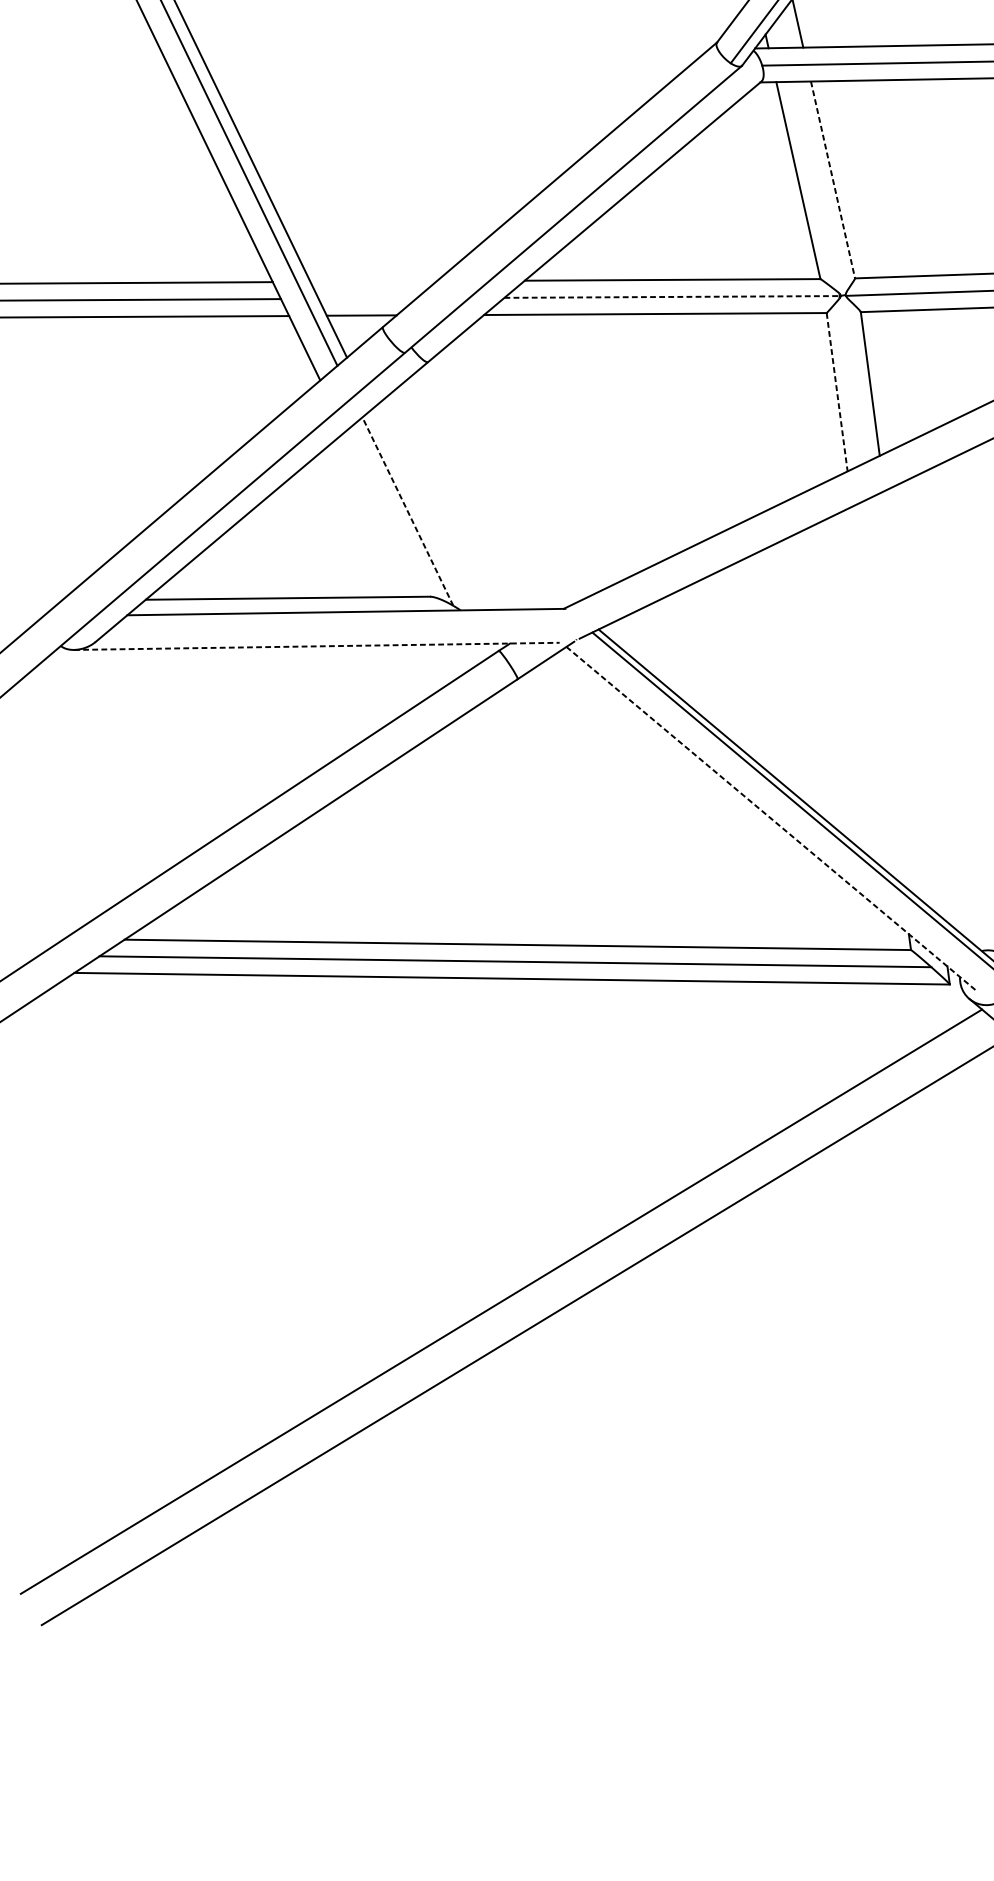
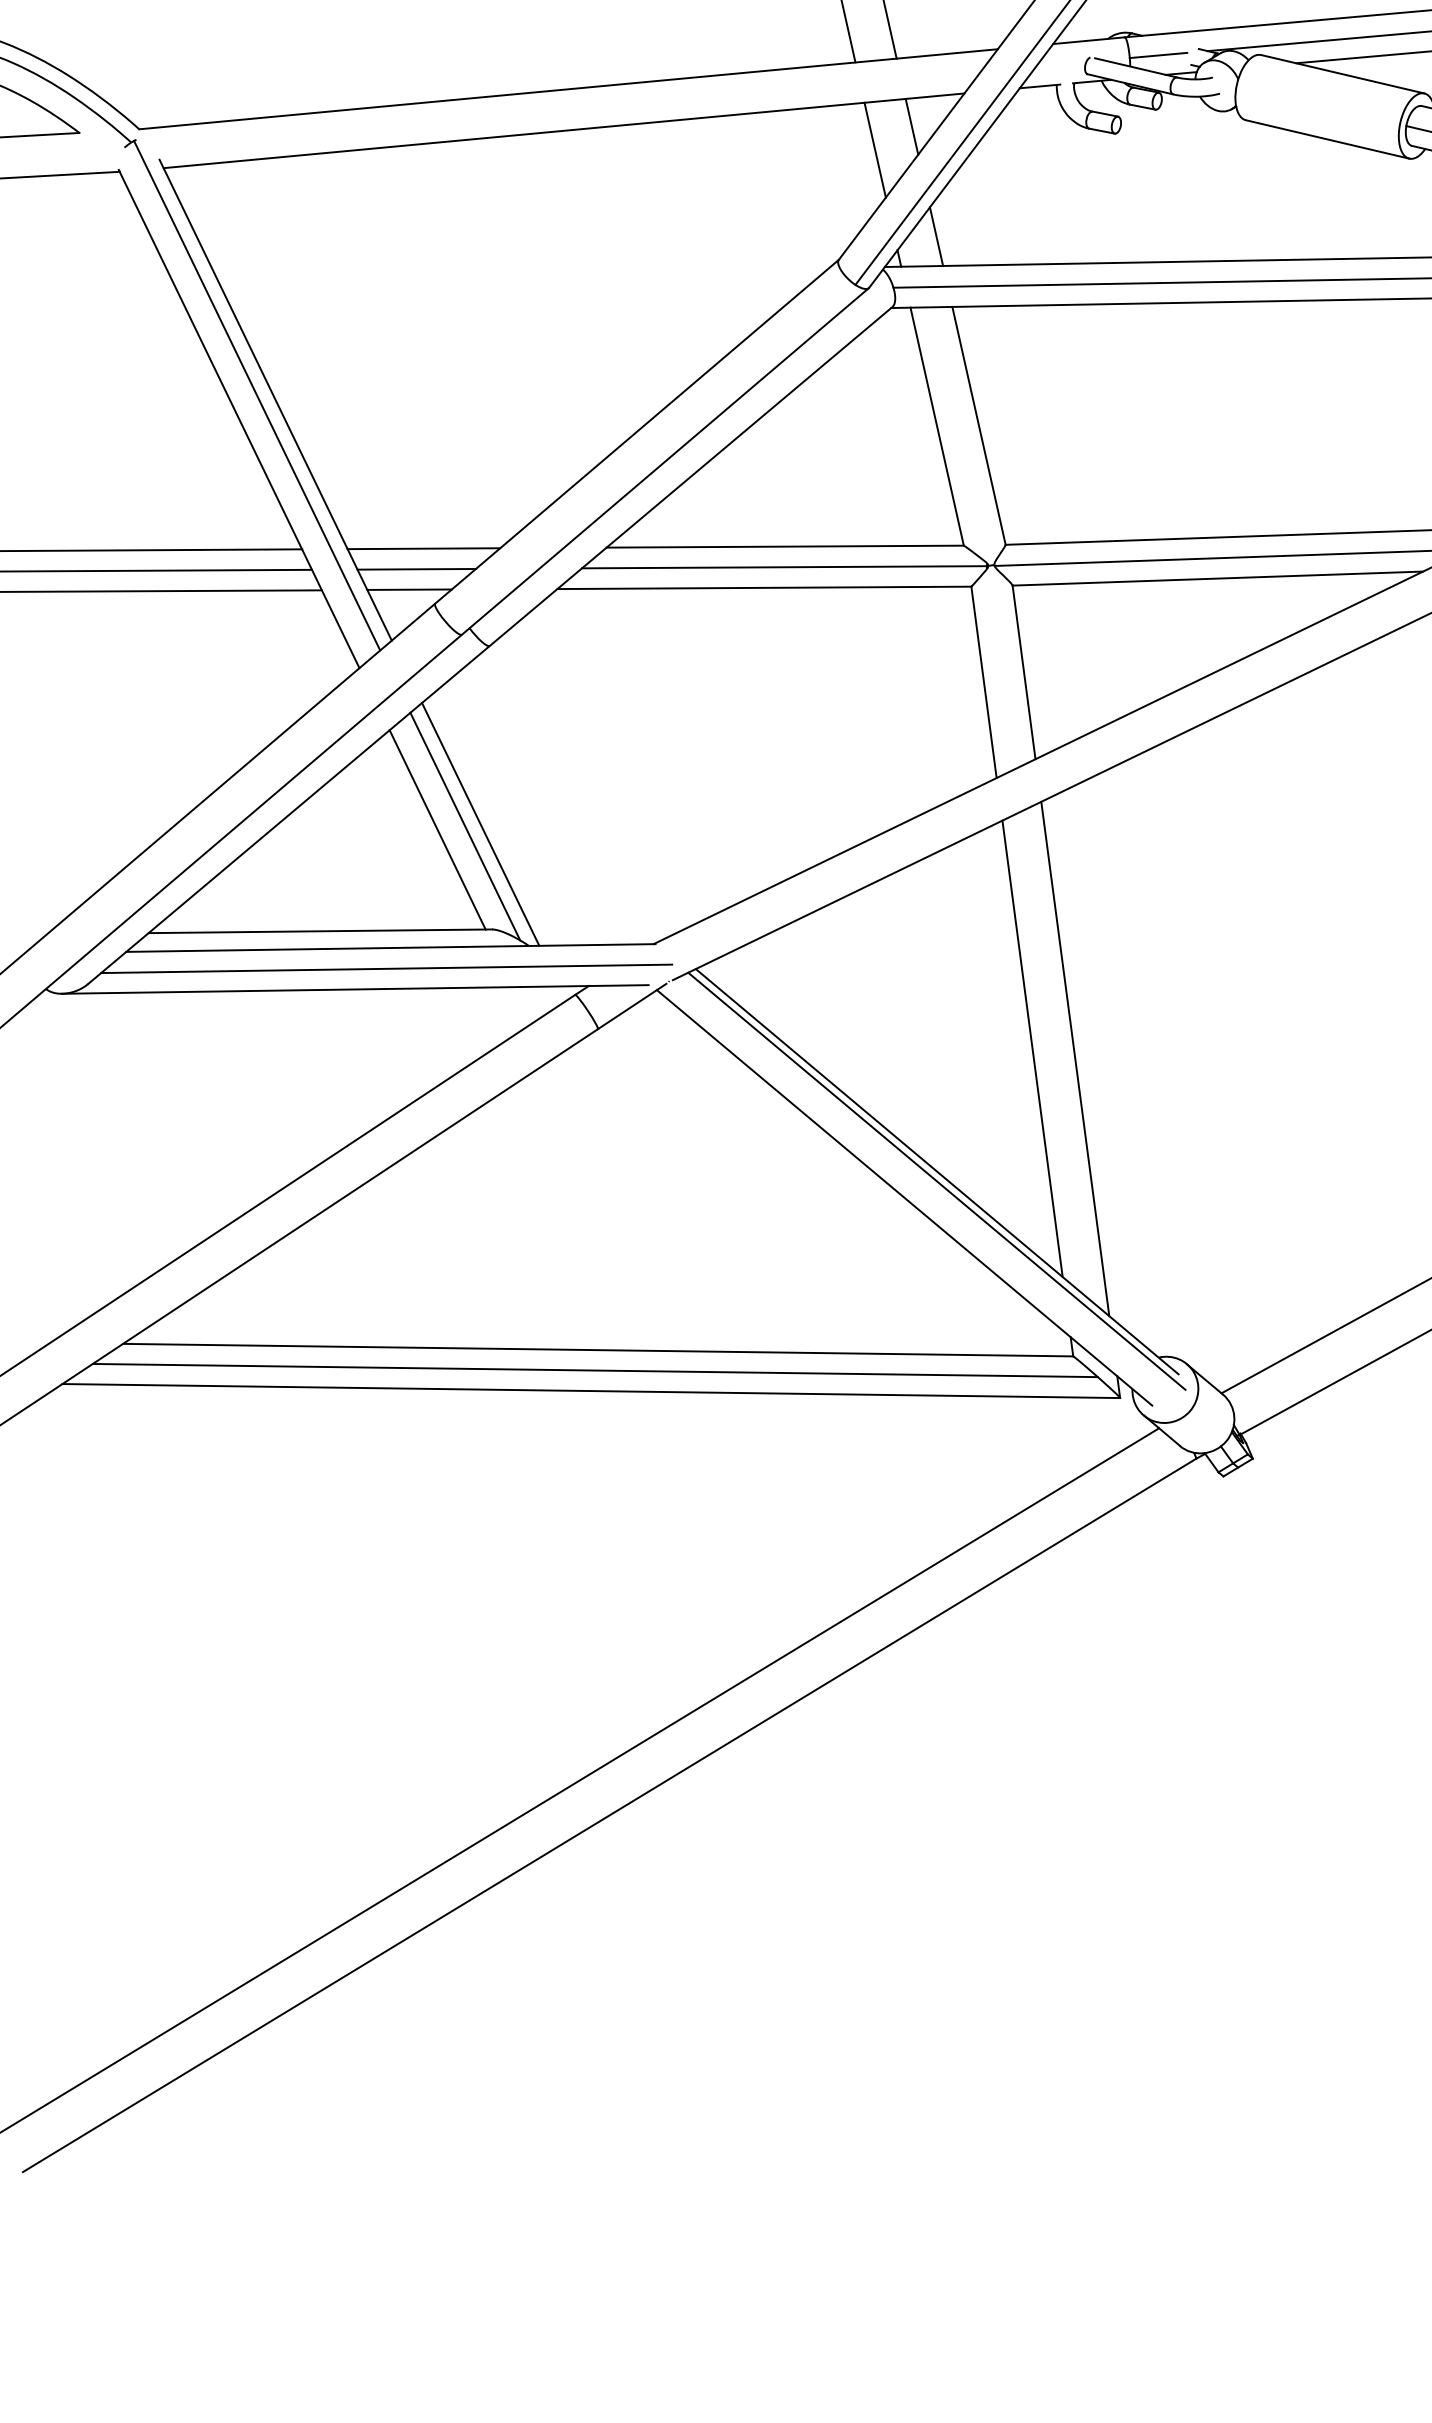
line: (833, 179) -> (979, 425), dashed -> solid
line: (373, 281) -> (423, 548), added
line: (367, 297) -> (416, 568), added
line: (672, 297) -> (784, 567), dashed -> solid
line: (837, 392) -> (984, 682), dashed -> solid
line: (420, 509) -> (480, 824), added
line: (408, 511) -> (465, 826), dashed -> solid
line: (384, 513) -> (437, 829), added
line: (342, 629) -> (386, 968), added
line: (317, 646) -> (355, 989), dashed -> solid
line: (877, 695) -> (1032, 1048), added
line: (912, 703) -> (1075, 1058), added
line: (771, 819) -> (904, 1198), dashed -> solid

